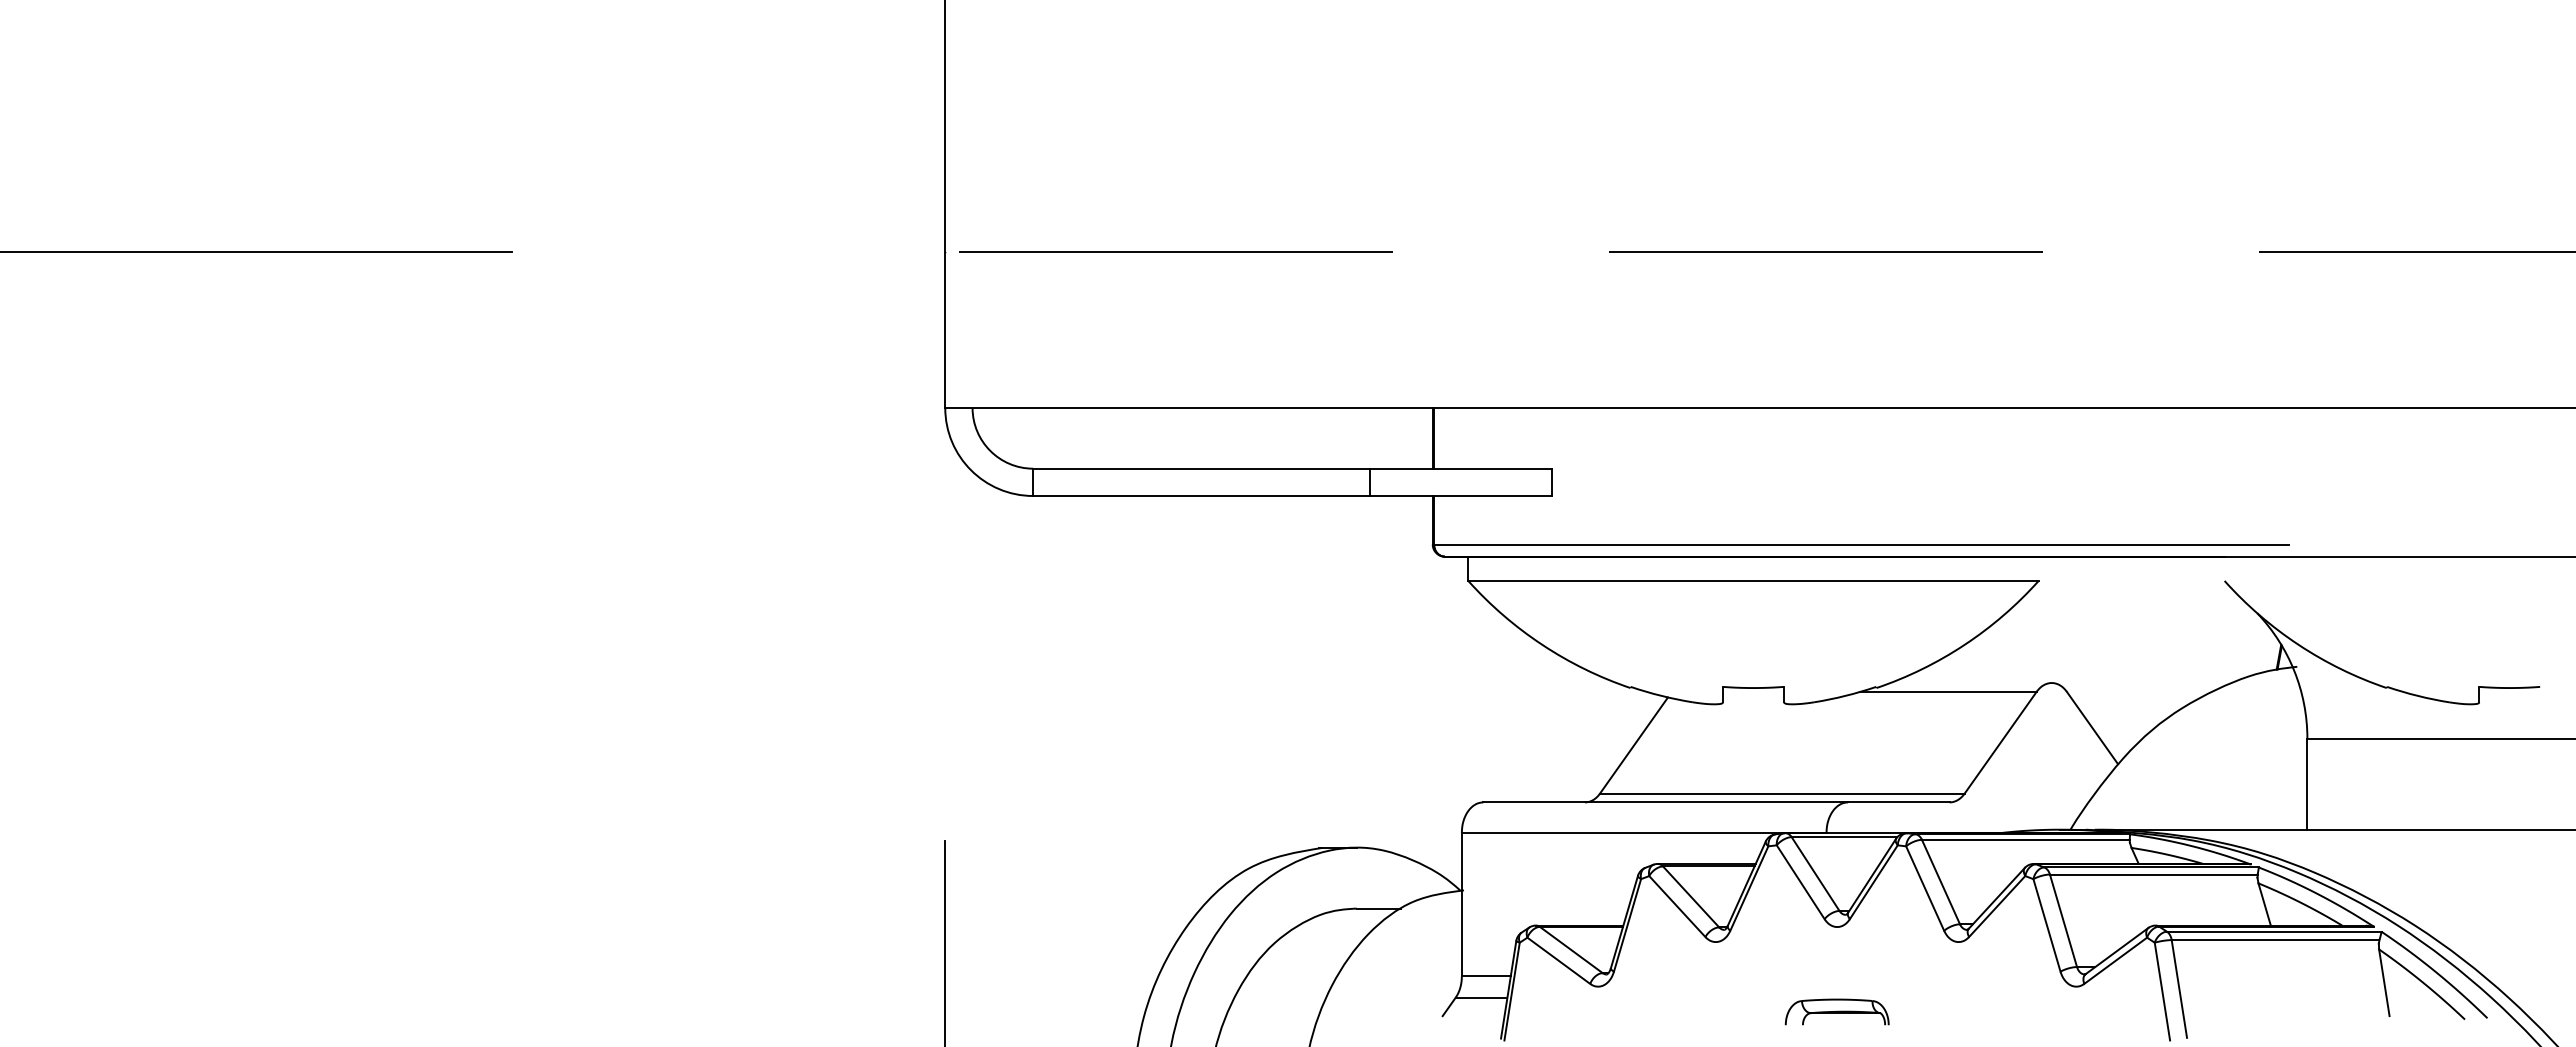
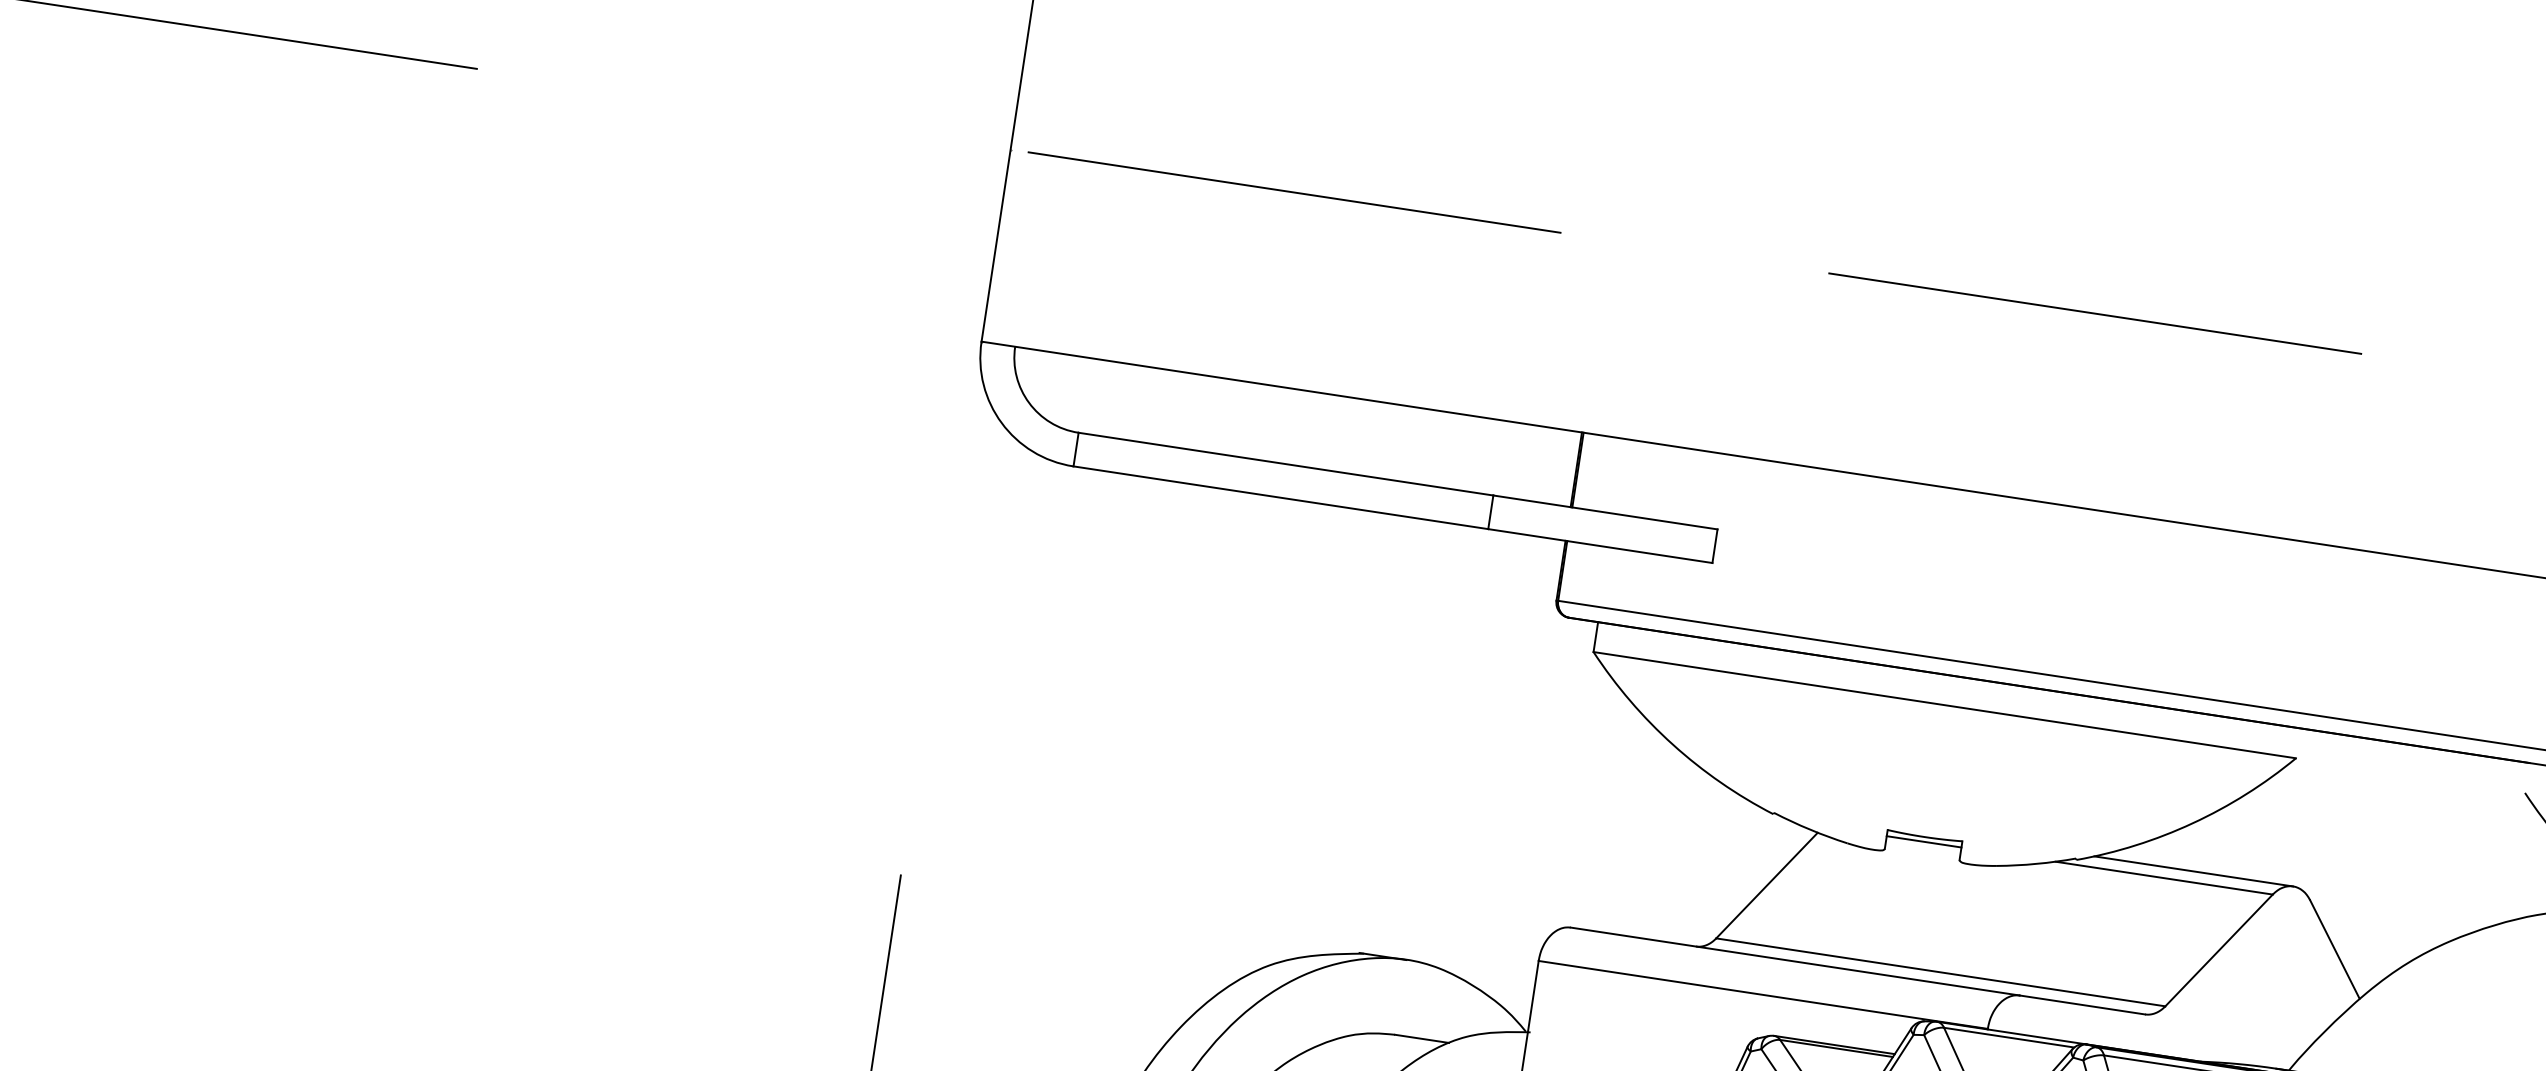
line: (1970, 683) -> (2192, 871), added
line: (1753, 691) -> (1924, 841), added

